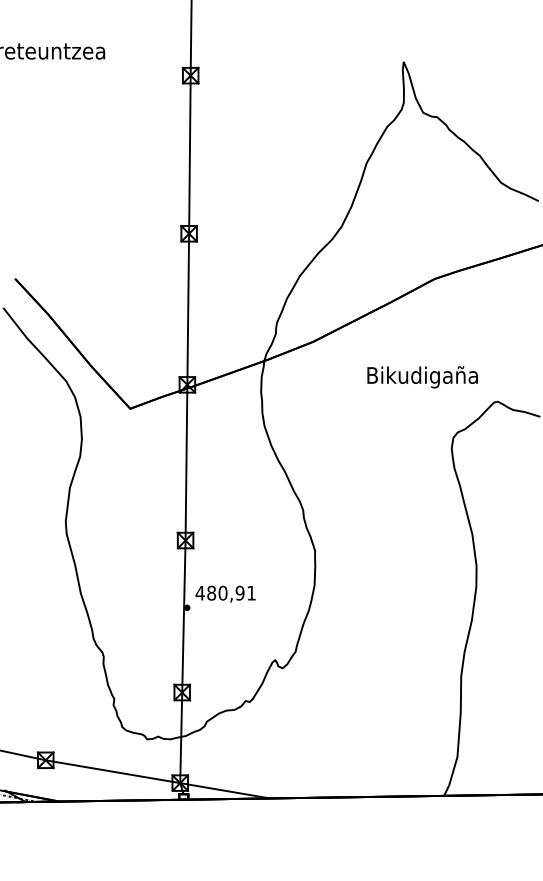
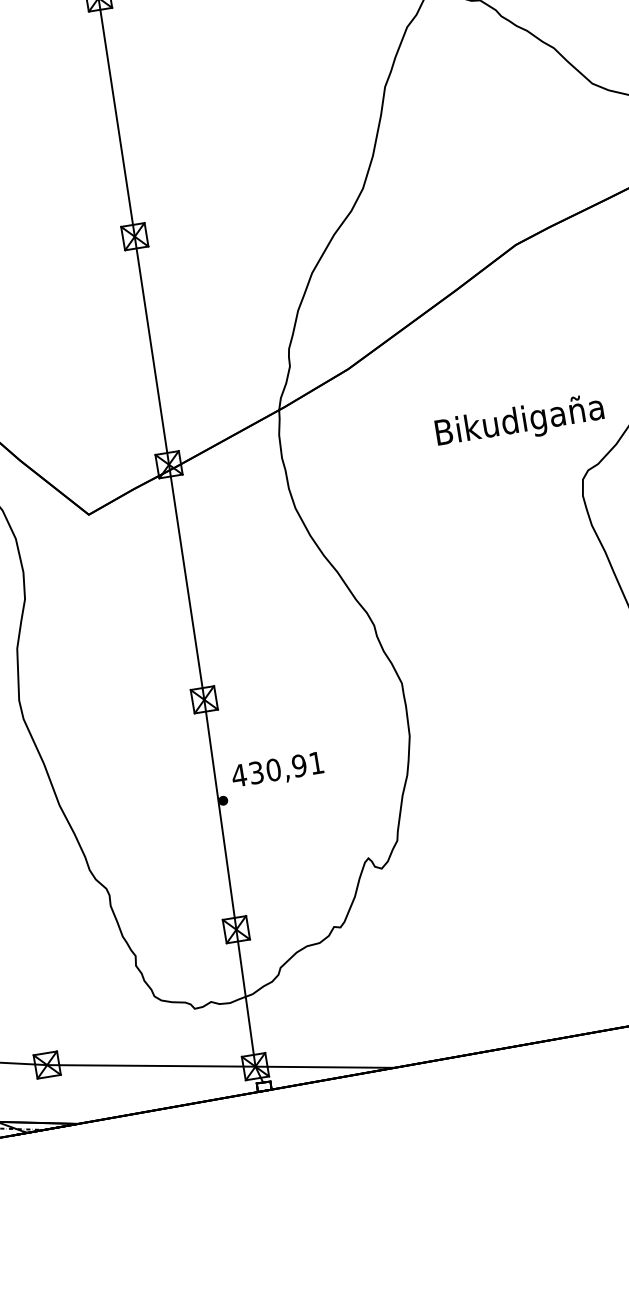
text: (422, 377) -> (519, 422), moved
text: (211, 592) -> (256, 771), 480,91 -> 430,91

